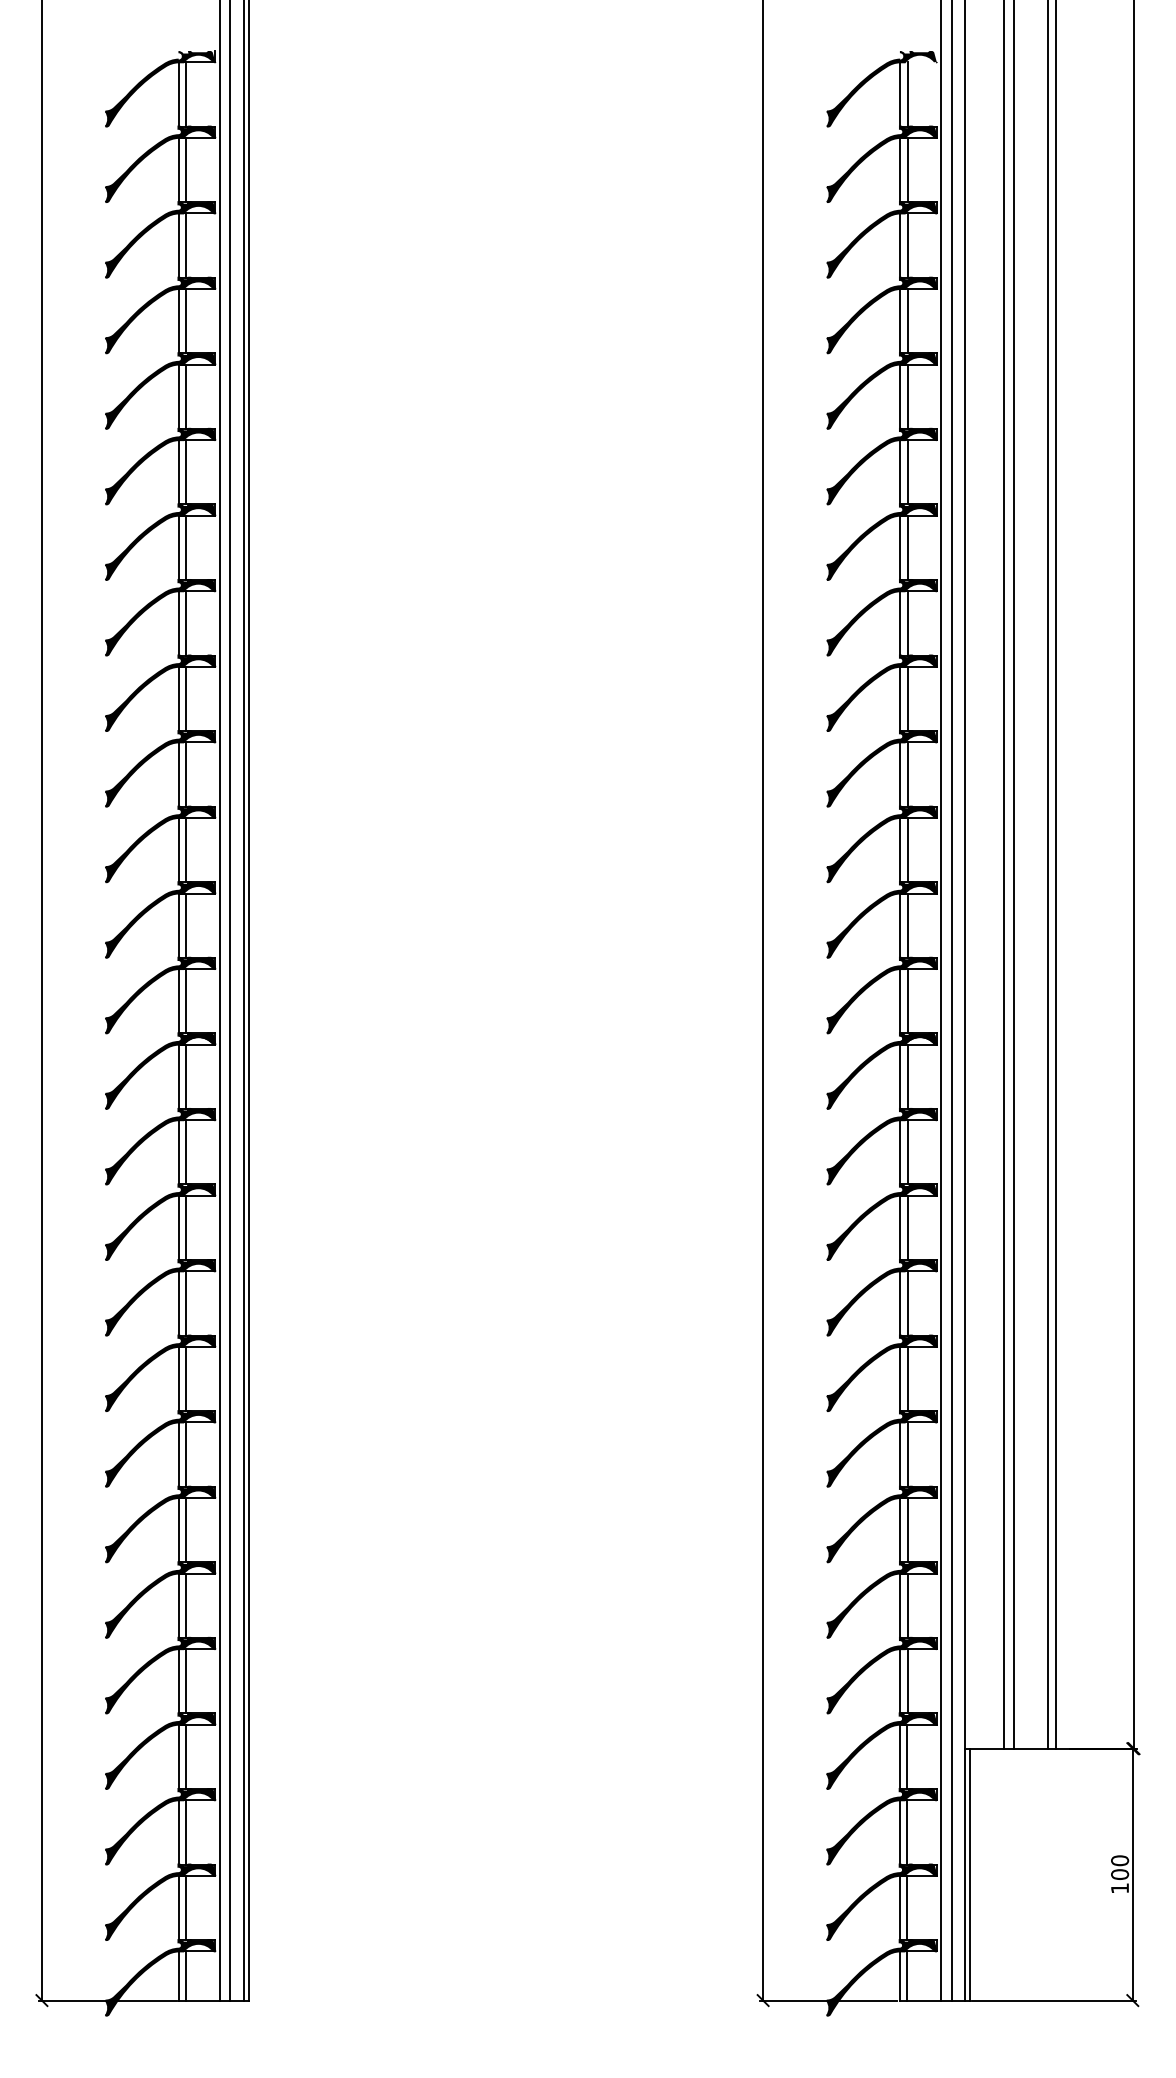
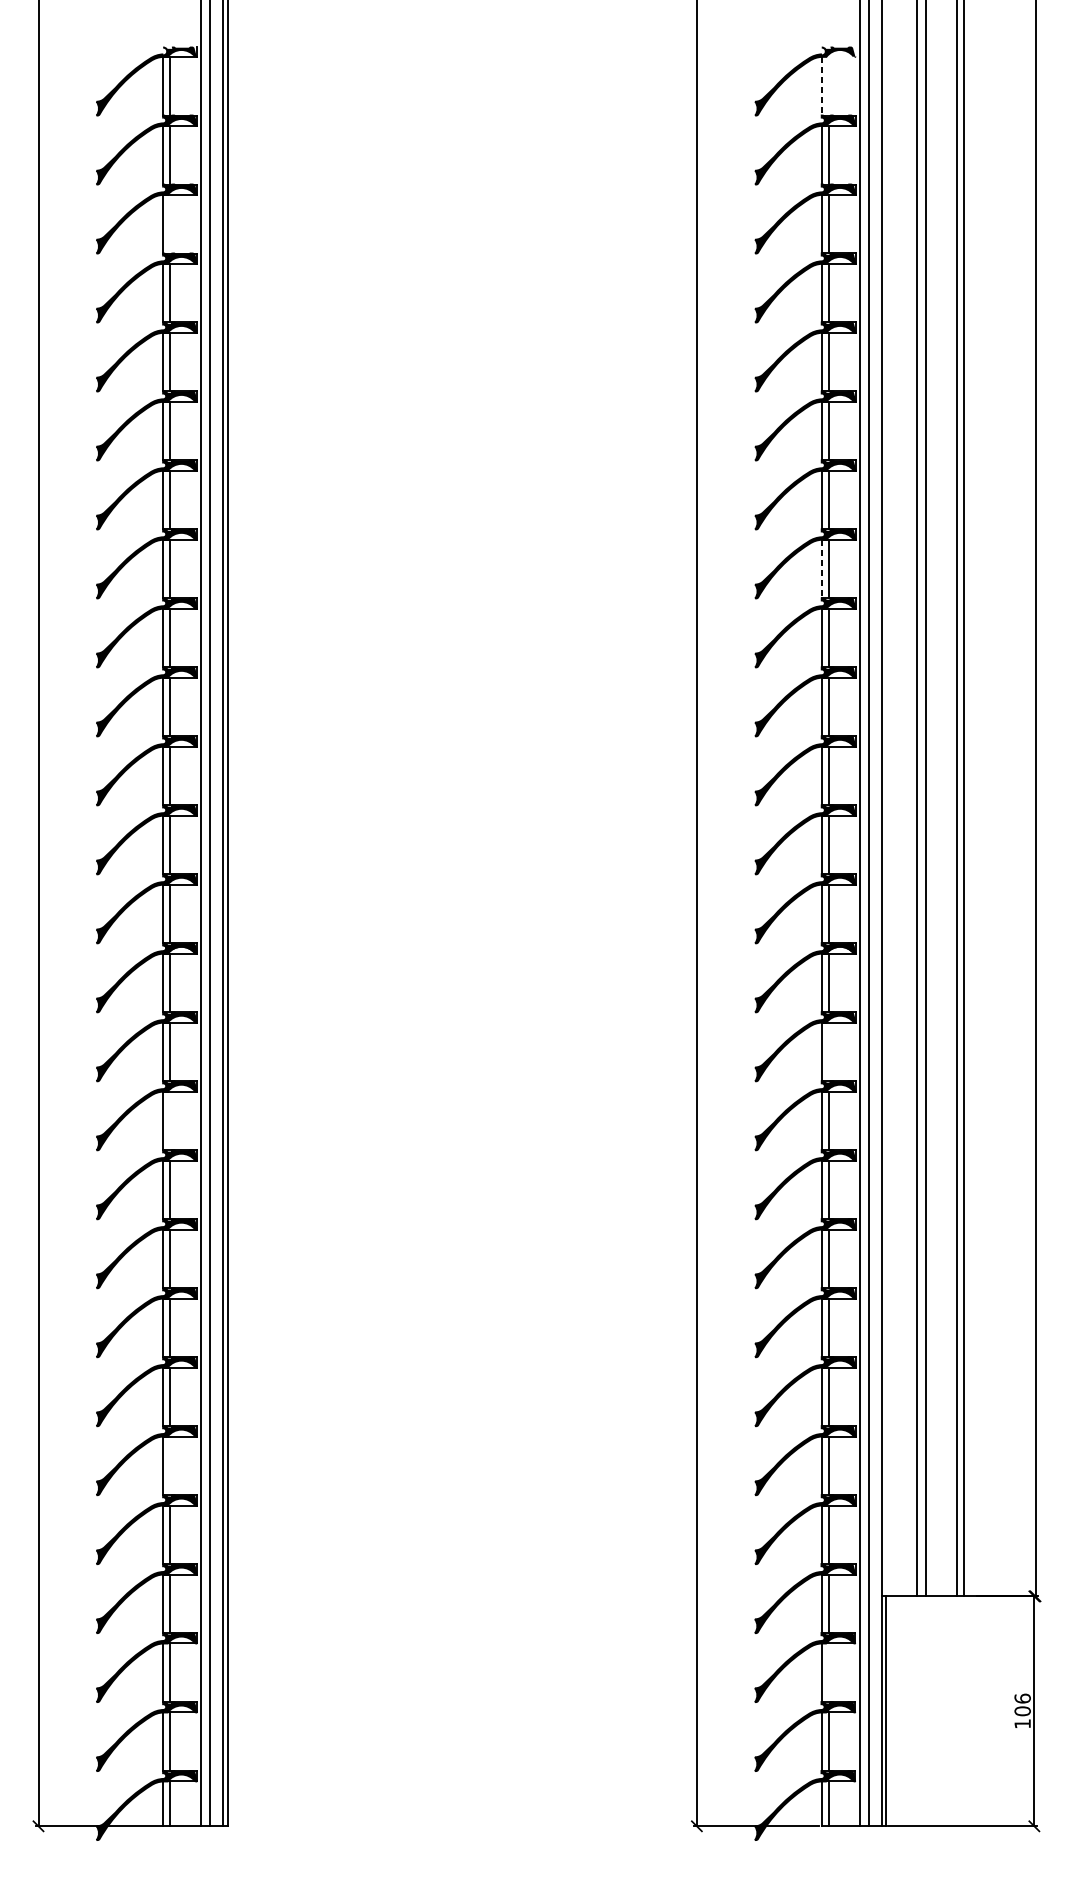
line: (900, 94) -> (822, 86), solid -> dashed
line: (907, 94) -> (828, 86), removed
line: (186, 245) -> (170, 224), removed
line: (900, 623) -> (822, 569), solid -> dashed
line: (907, 1152) -> (828, 1052), removed
line: (186, 1227) -> (170, 1120), removed
line: (186, 1605) -> (170, 1465), removed
line: (907, 1832) -> (828, 1672), removed
text: (1119, 1860) -> (1022, 1698), 100 -> 106

